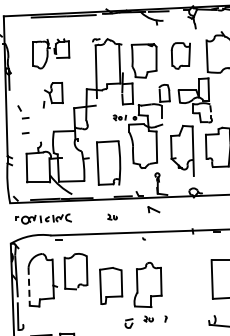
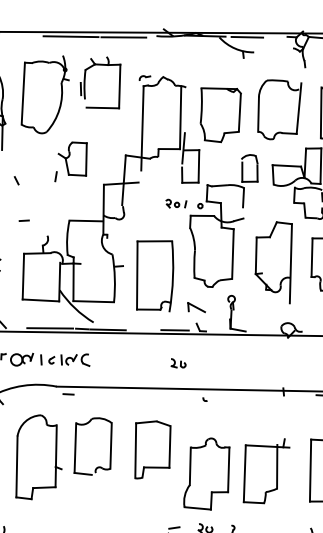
part: (51, 53) -> (72, 95), size x1.67
part: (180, 55) -> (278, 109), size x1.43
line: (25, 118) -> (25, 197), removed
part: (153, 209) -> (195, 307), moved
part: (112, 216) -> (178, 362), moved
part: (184, 281) -> (265, 471), added
part: (111, 285) -> (153, 449), moved
line: (29, 287) -> (17, 467), dashed -> solid

